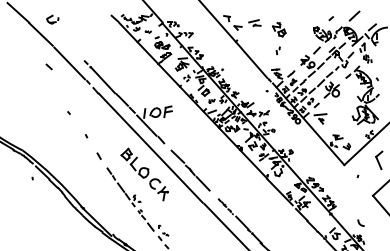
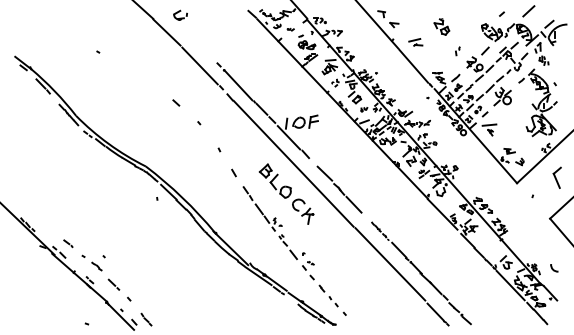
part: (254, 23) -> (415, 42), moved
part: (278, 50) -> (457, 51), moved
line: (49, 66) -> (176, 102), moved
arc: (360, 223) -> (553, 268), moved

